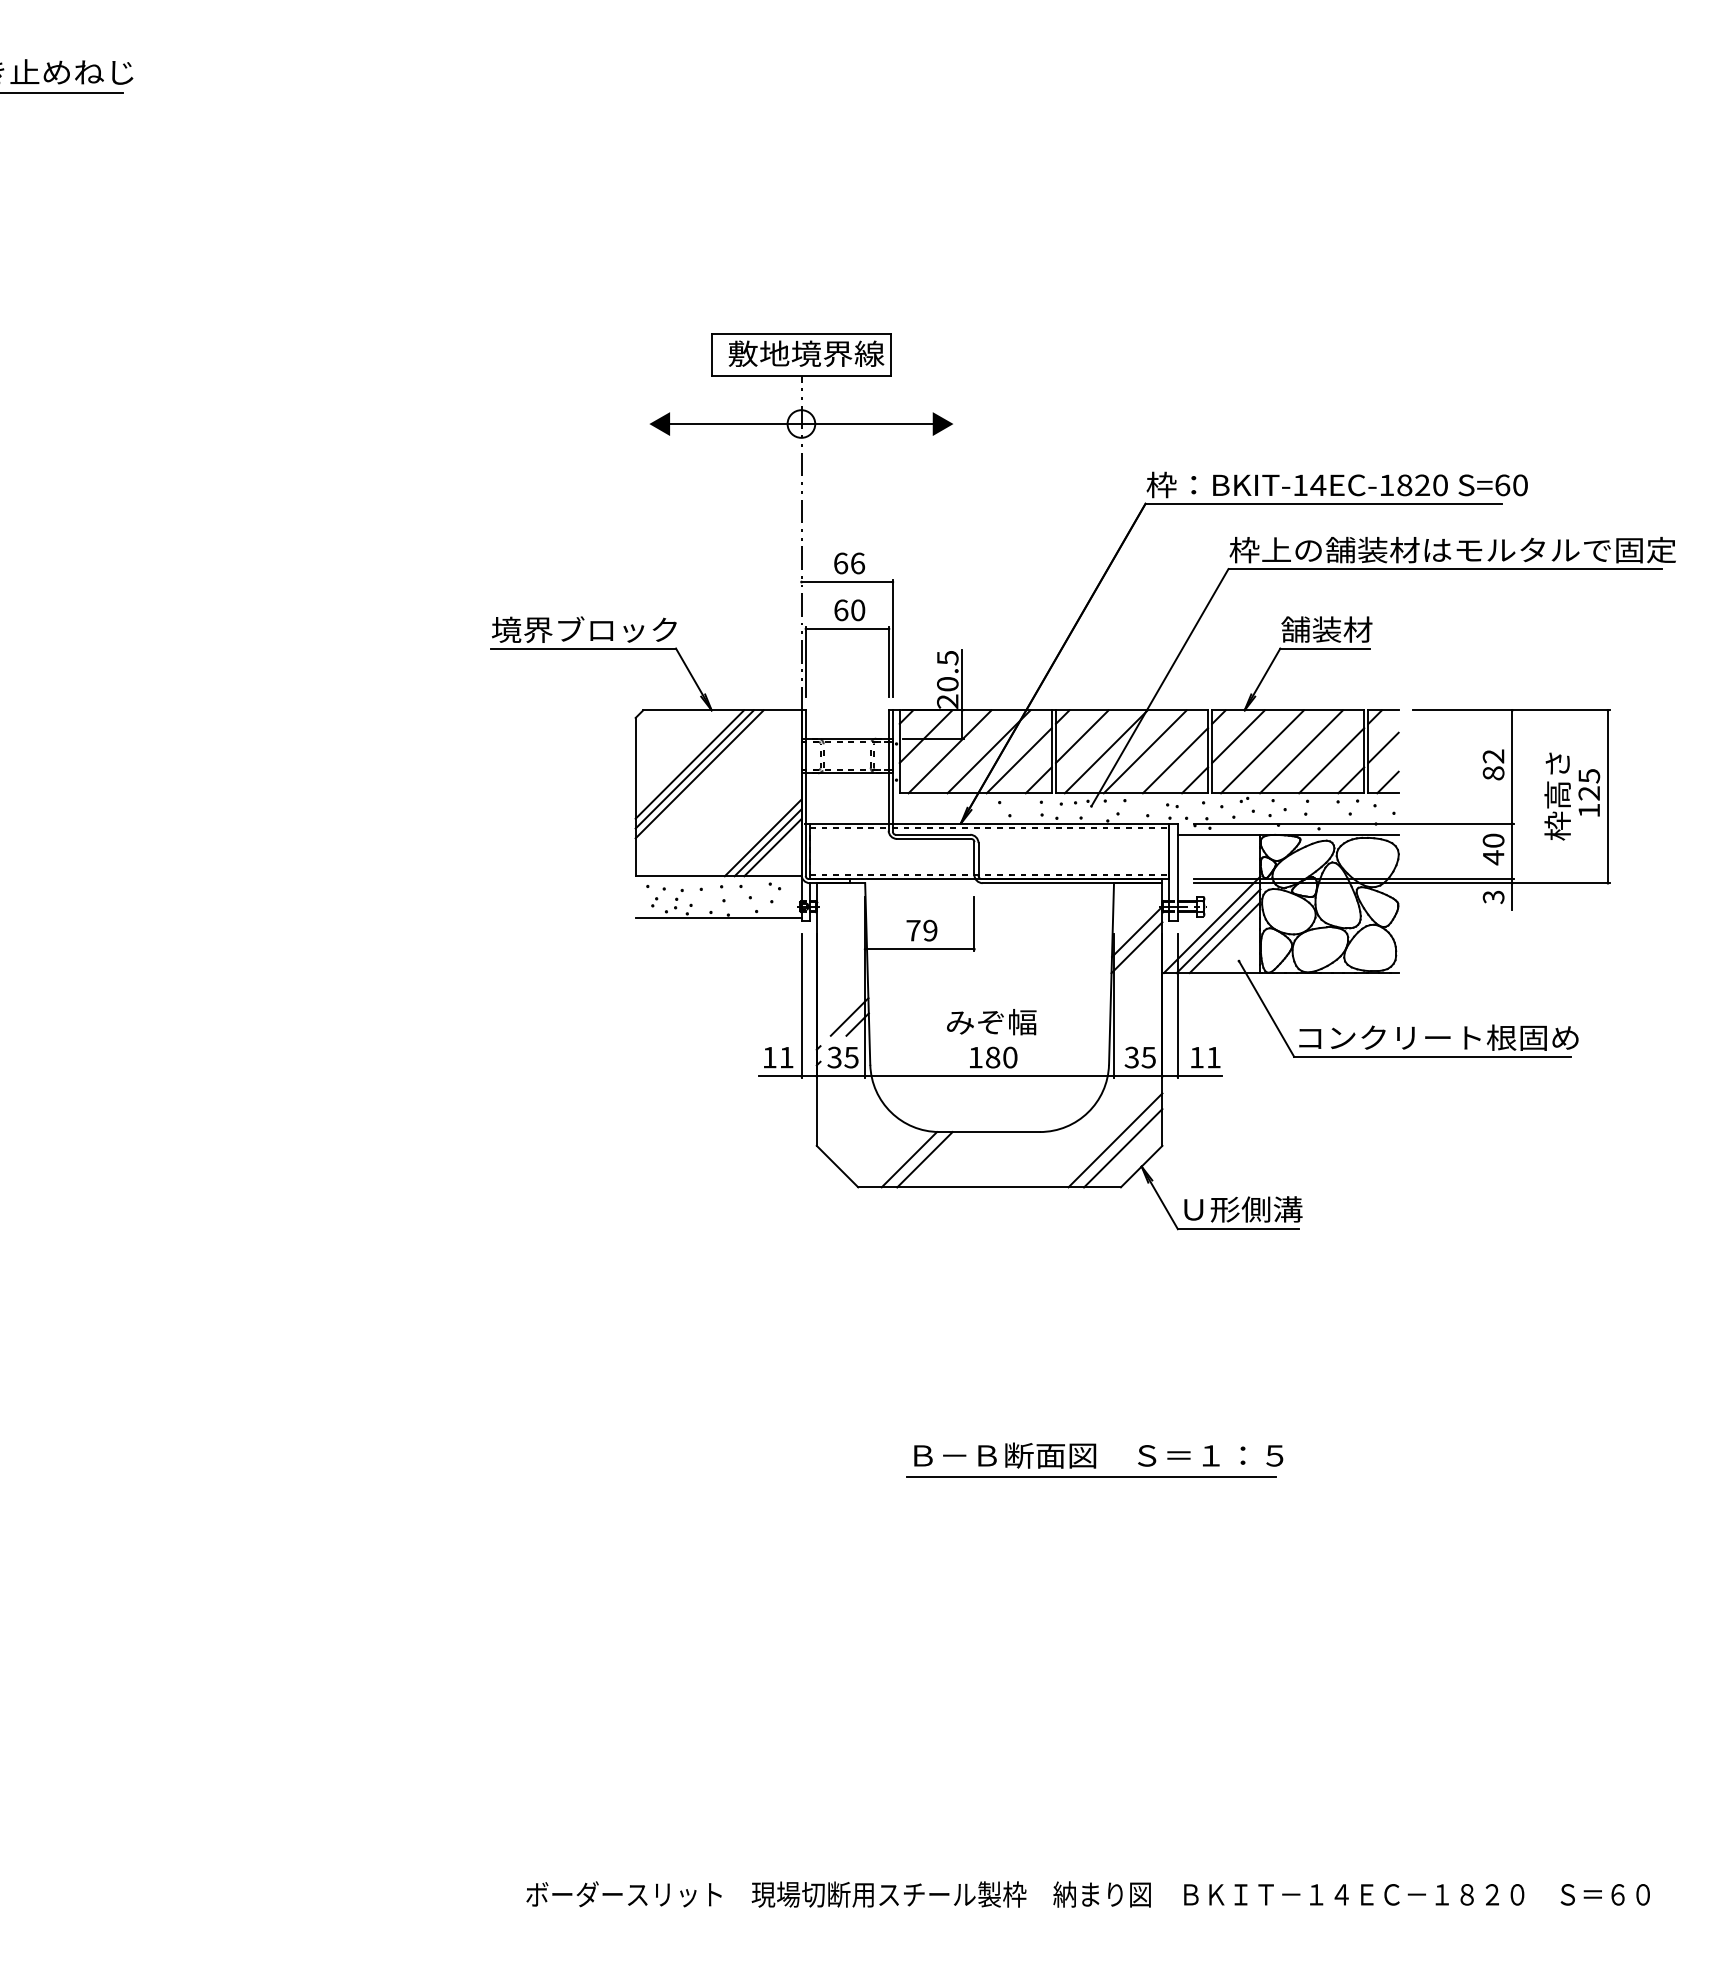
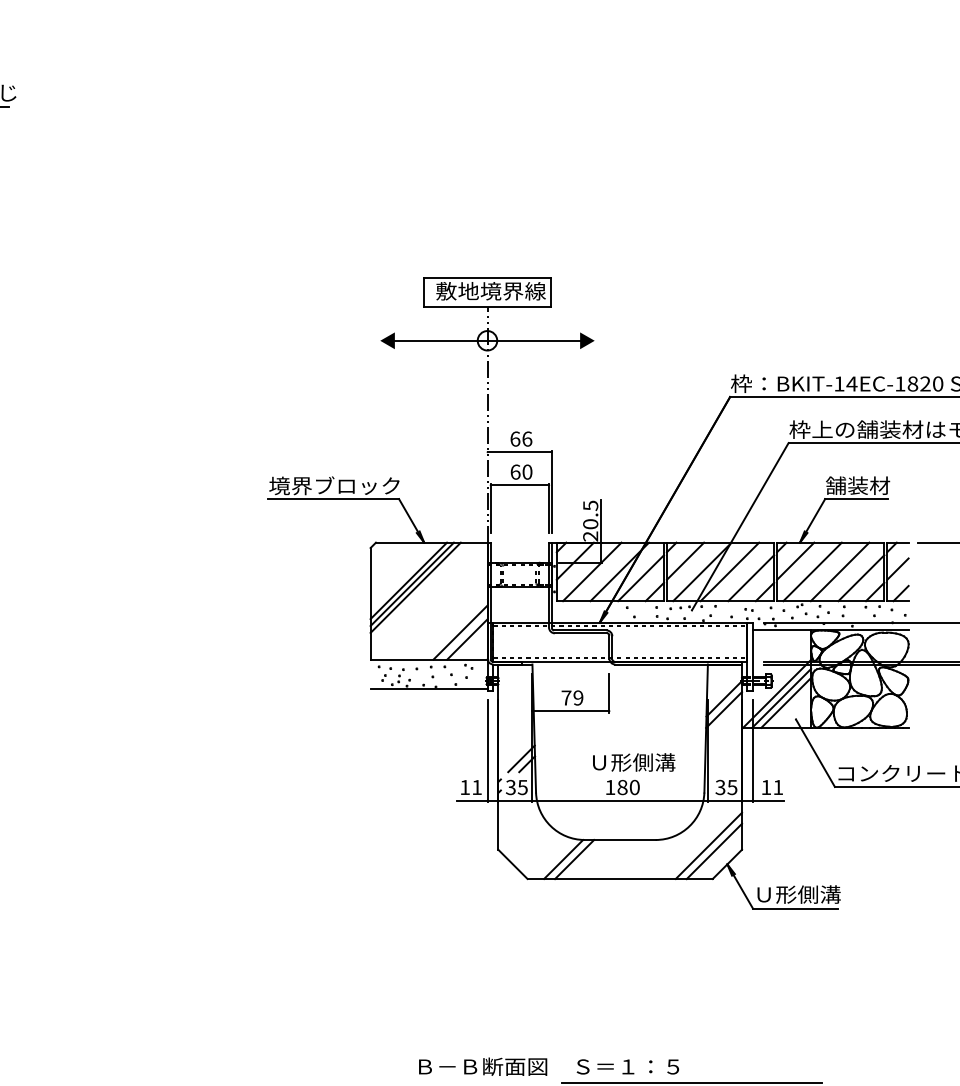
line: (767, 842) -> (463, 635), removed
text: (1007, 1021) -> (632, 762), みぞ幅 -> Ｕ形側溝
text: (1098, 1455) -> (548, 1066), moved

